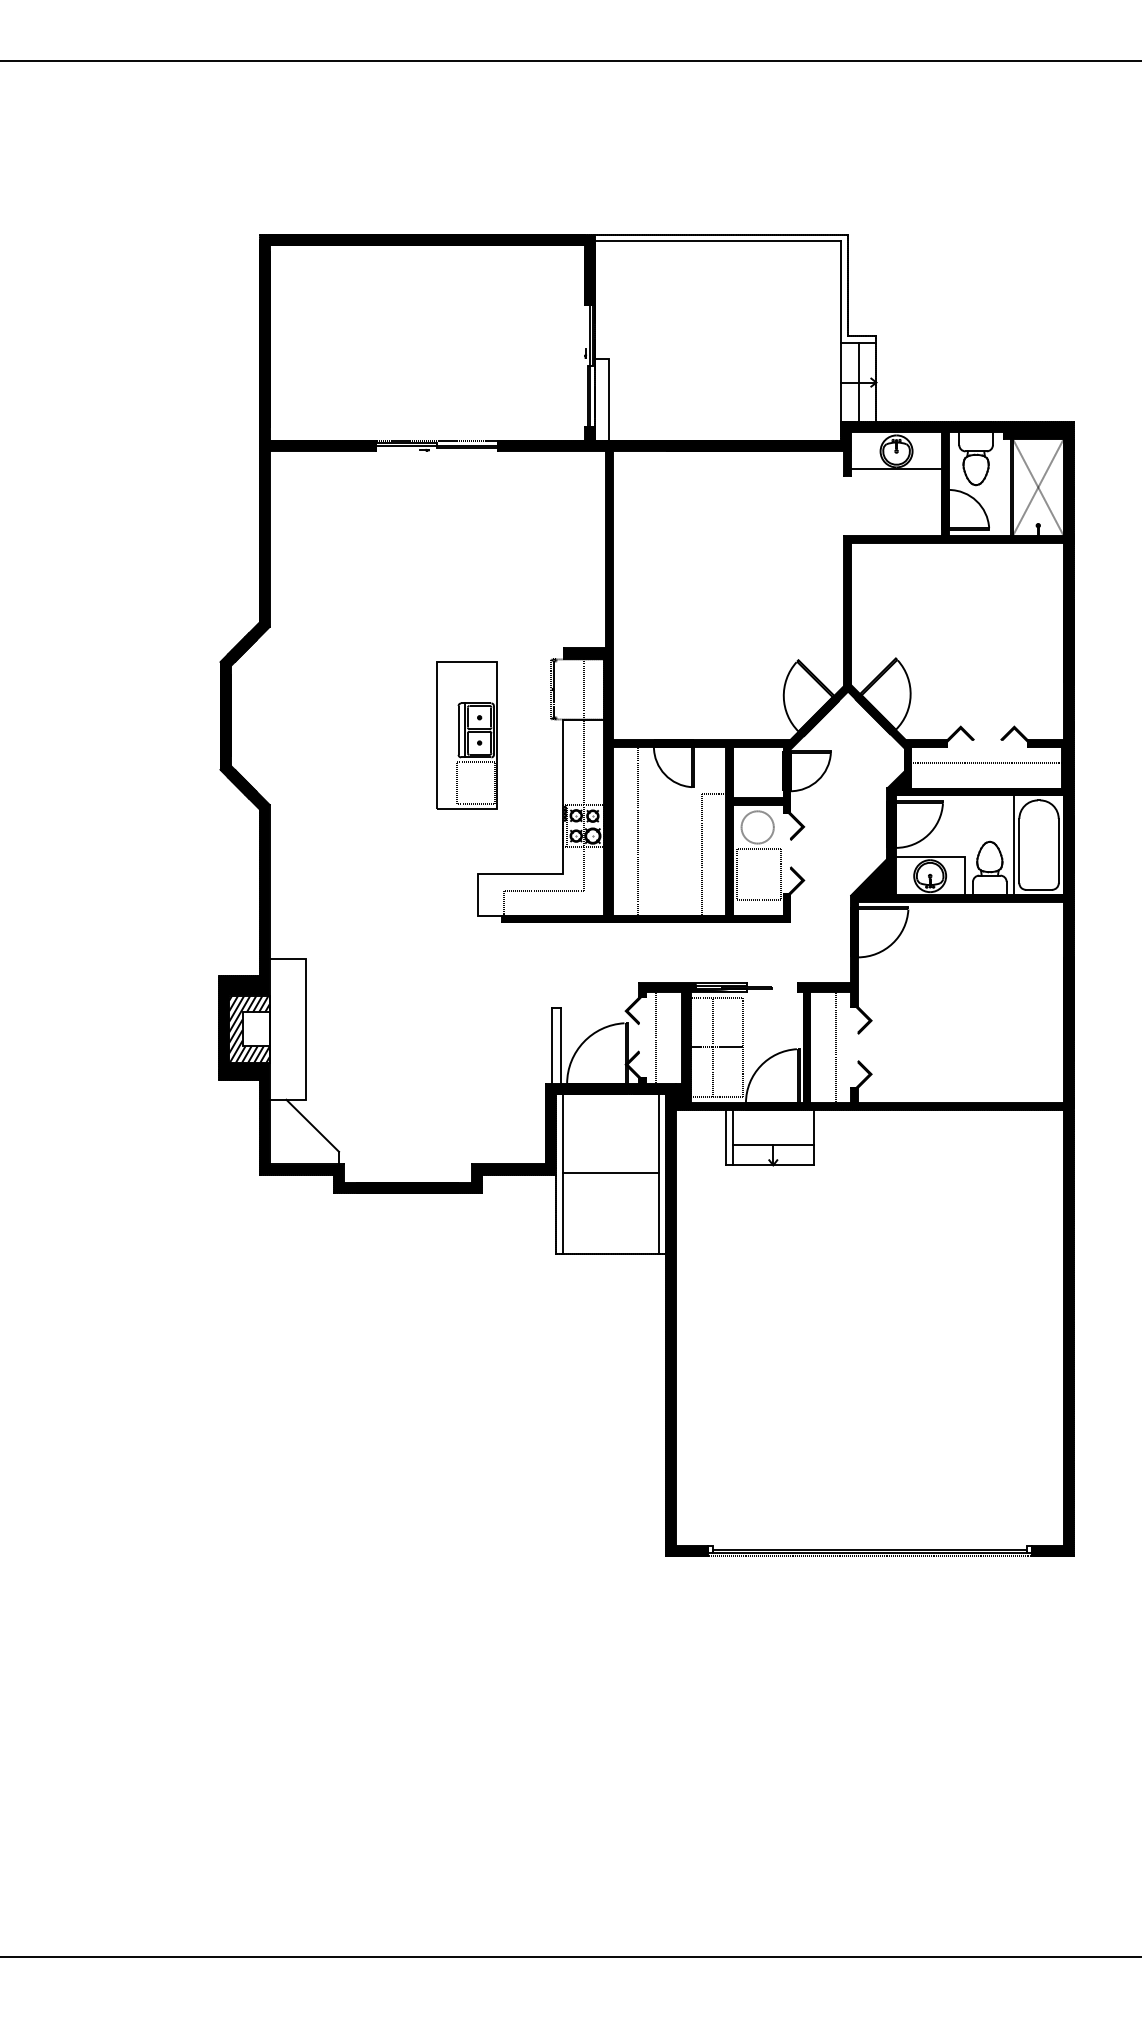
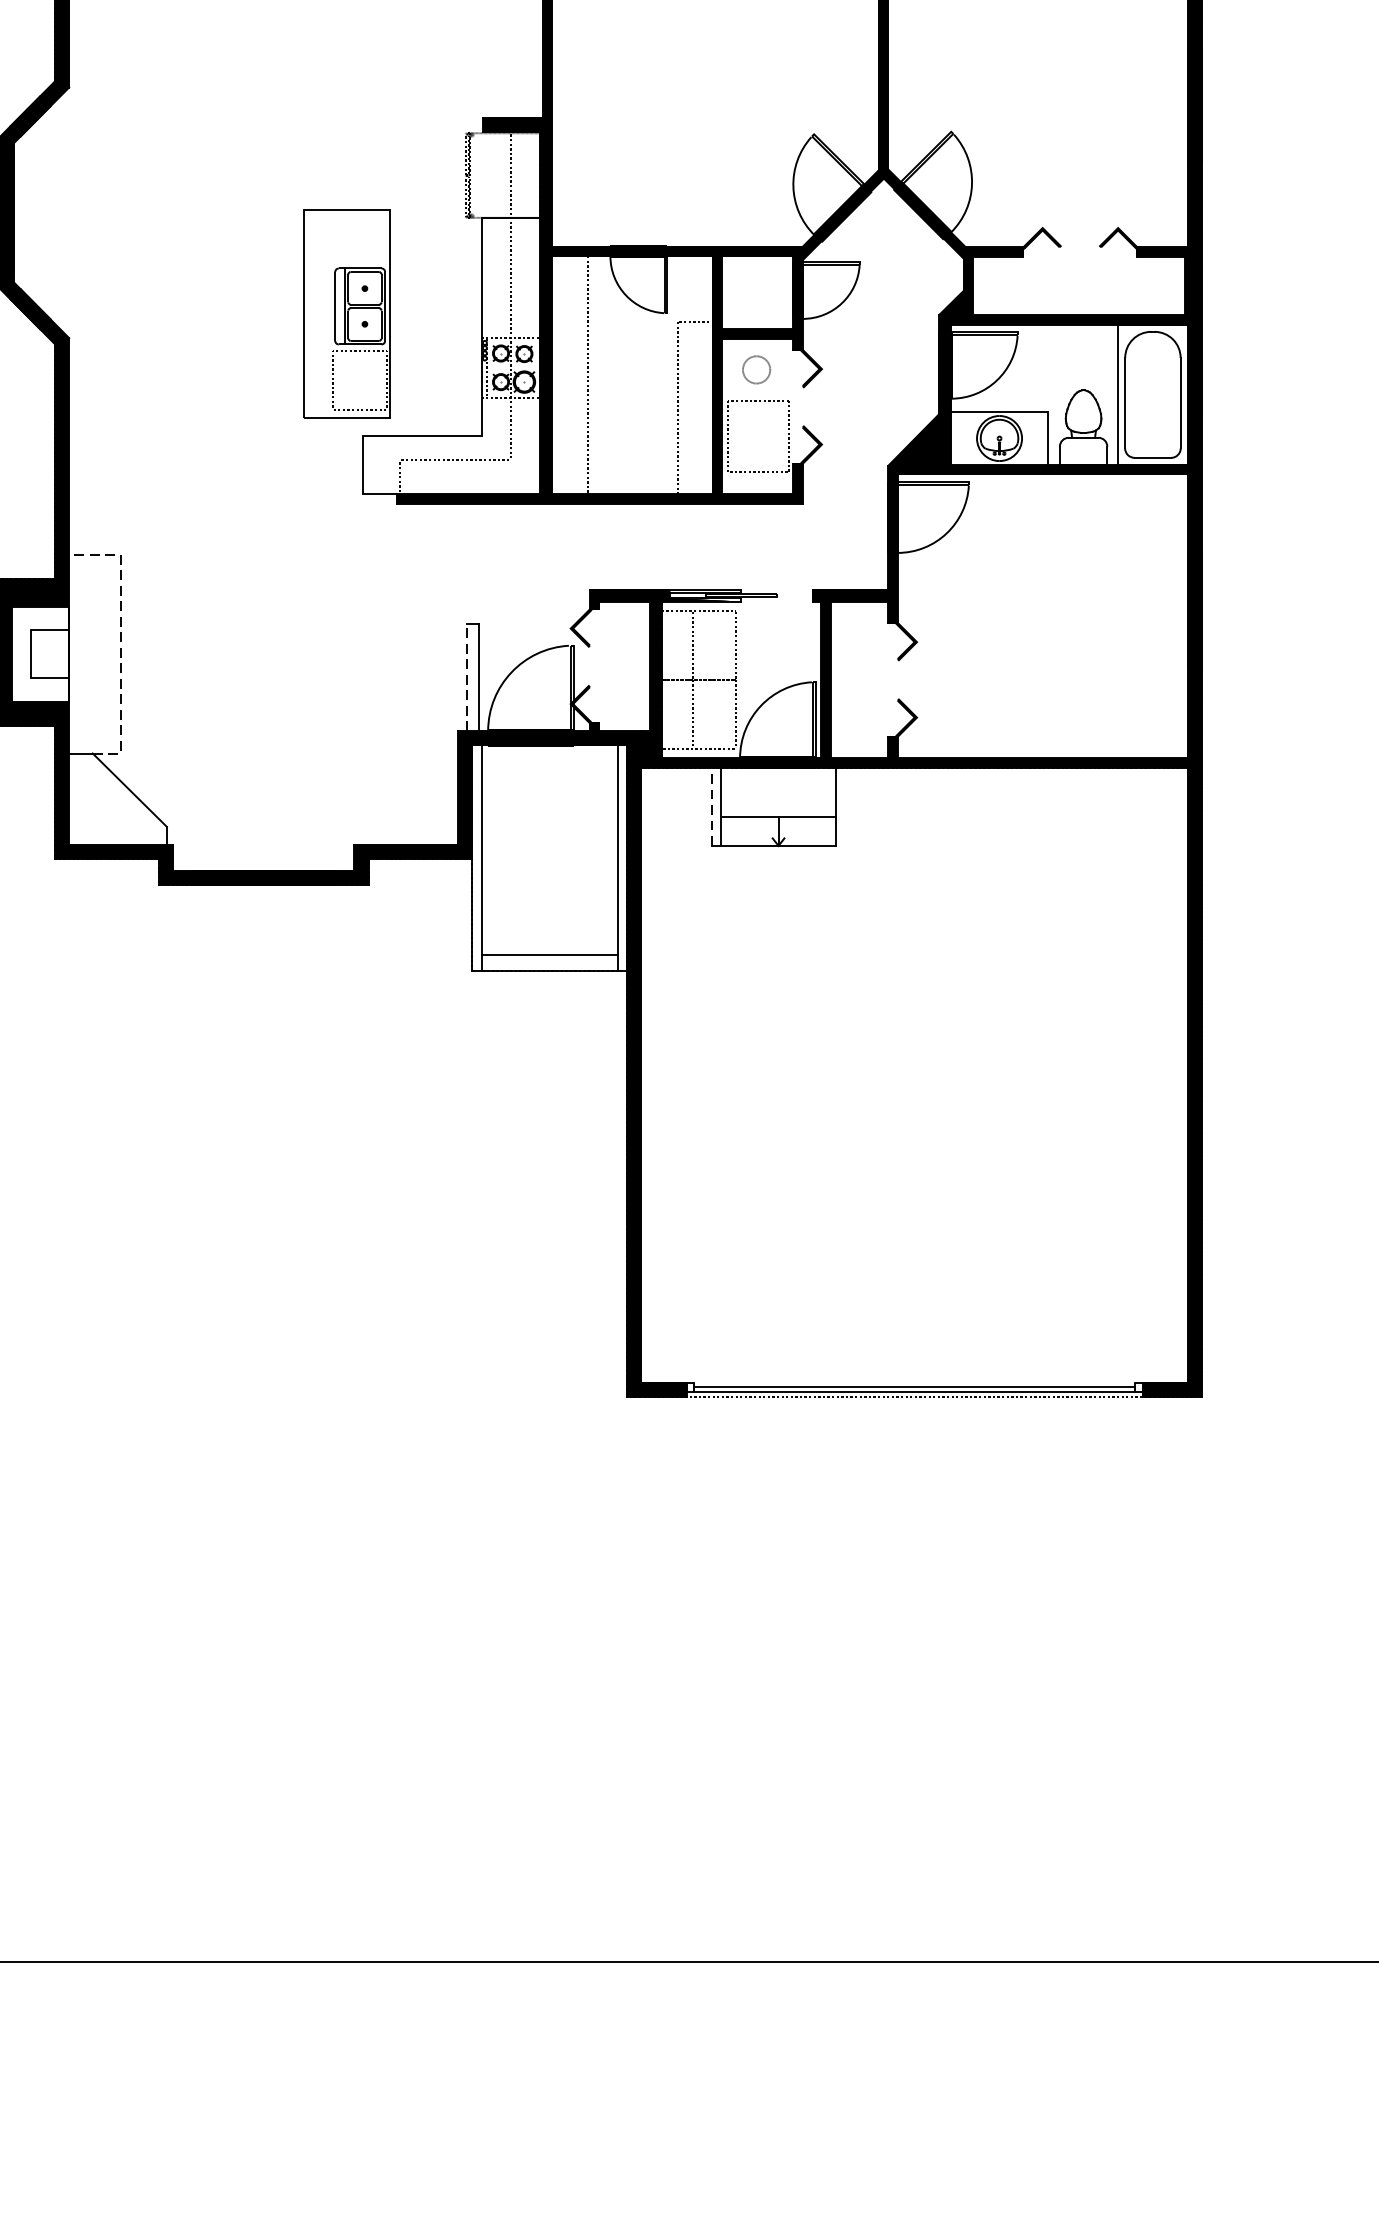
part: (466, 735) -> (346, 313), moved
line: (986, 762) -> (1078, 278), removed
circle: (757, 827) -> (756, 369), size x0.6
line: (306, 1020) -> (121, 641), solid -> dashed
hatch: (249, 1028) -> (40, 653), removed
line: (656, 1037) -> (614, 665), removed
line: (552, 1045) -> (467, 677), solid -> dashed
line: (836, 1047) -> (867, 679), removed
line: (725, 1137) -> (711, 806), solid -> dashed
line: (610, 1172) -> (549, 954), moved

